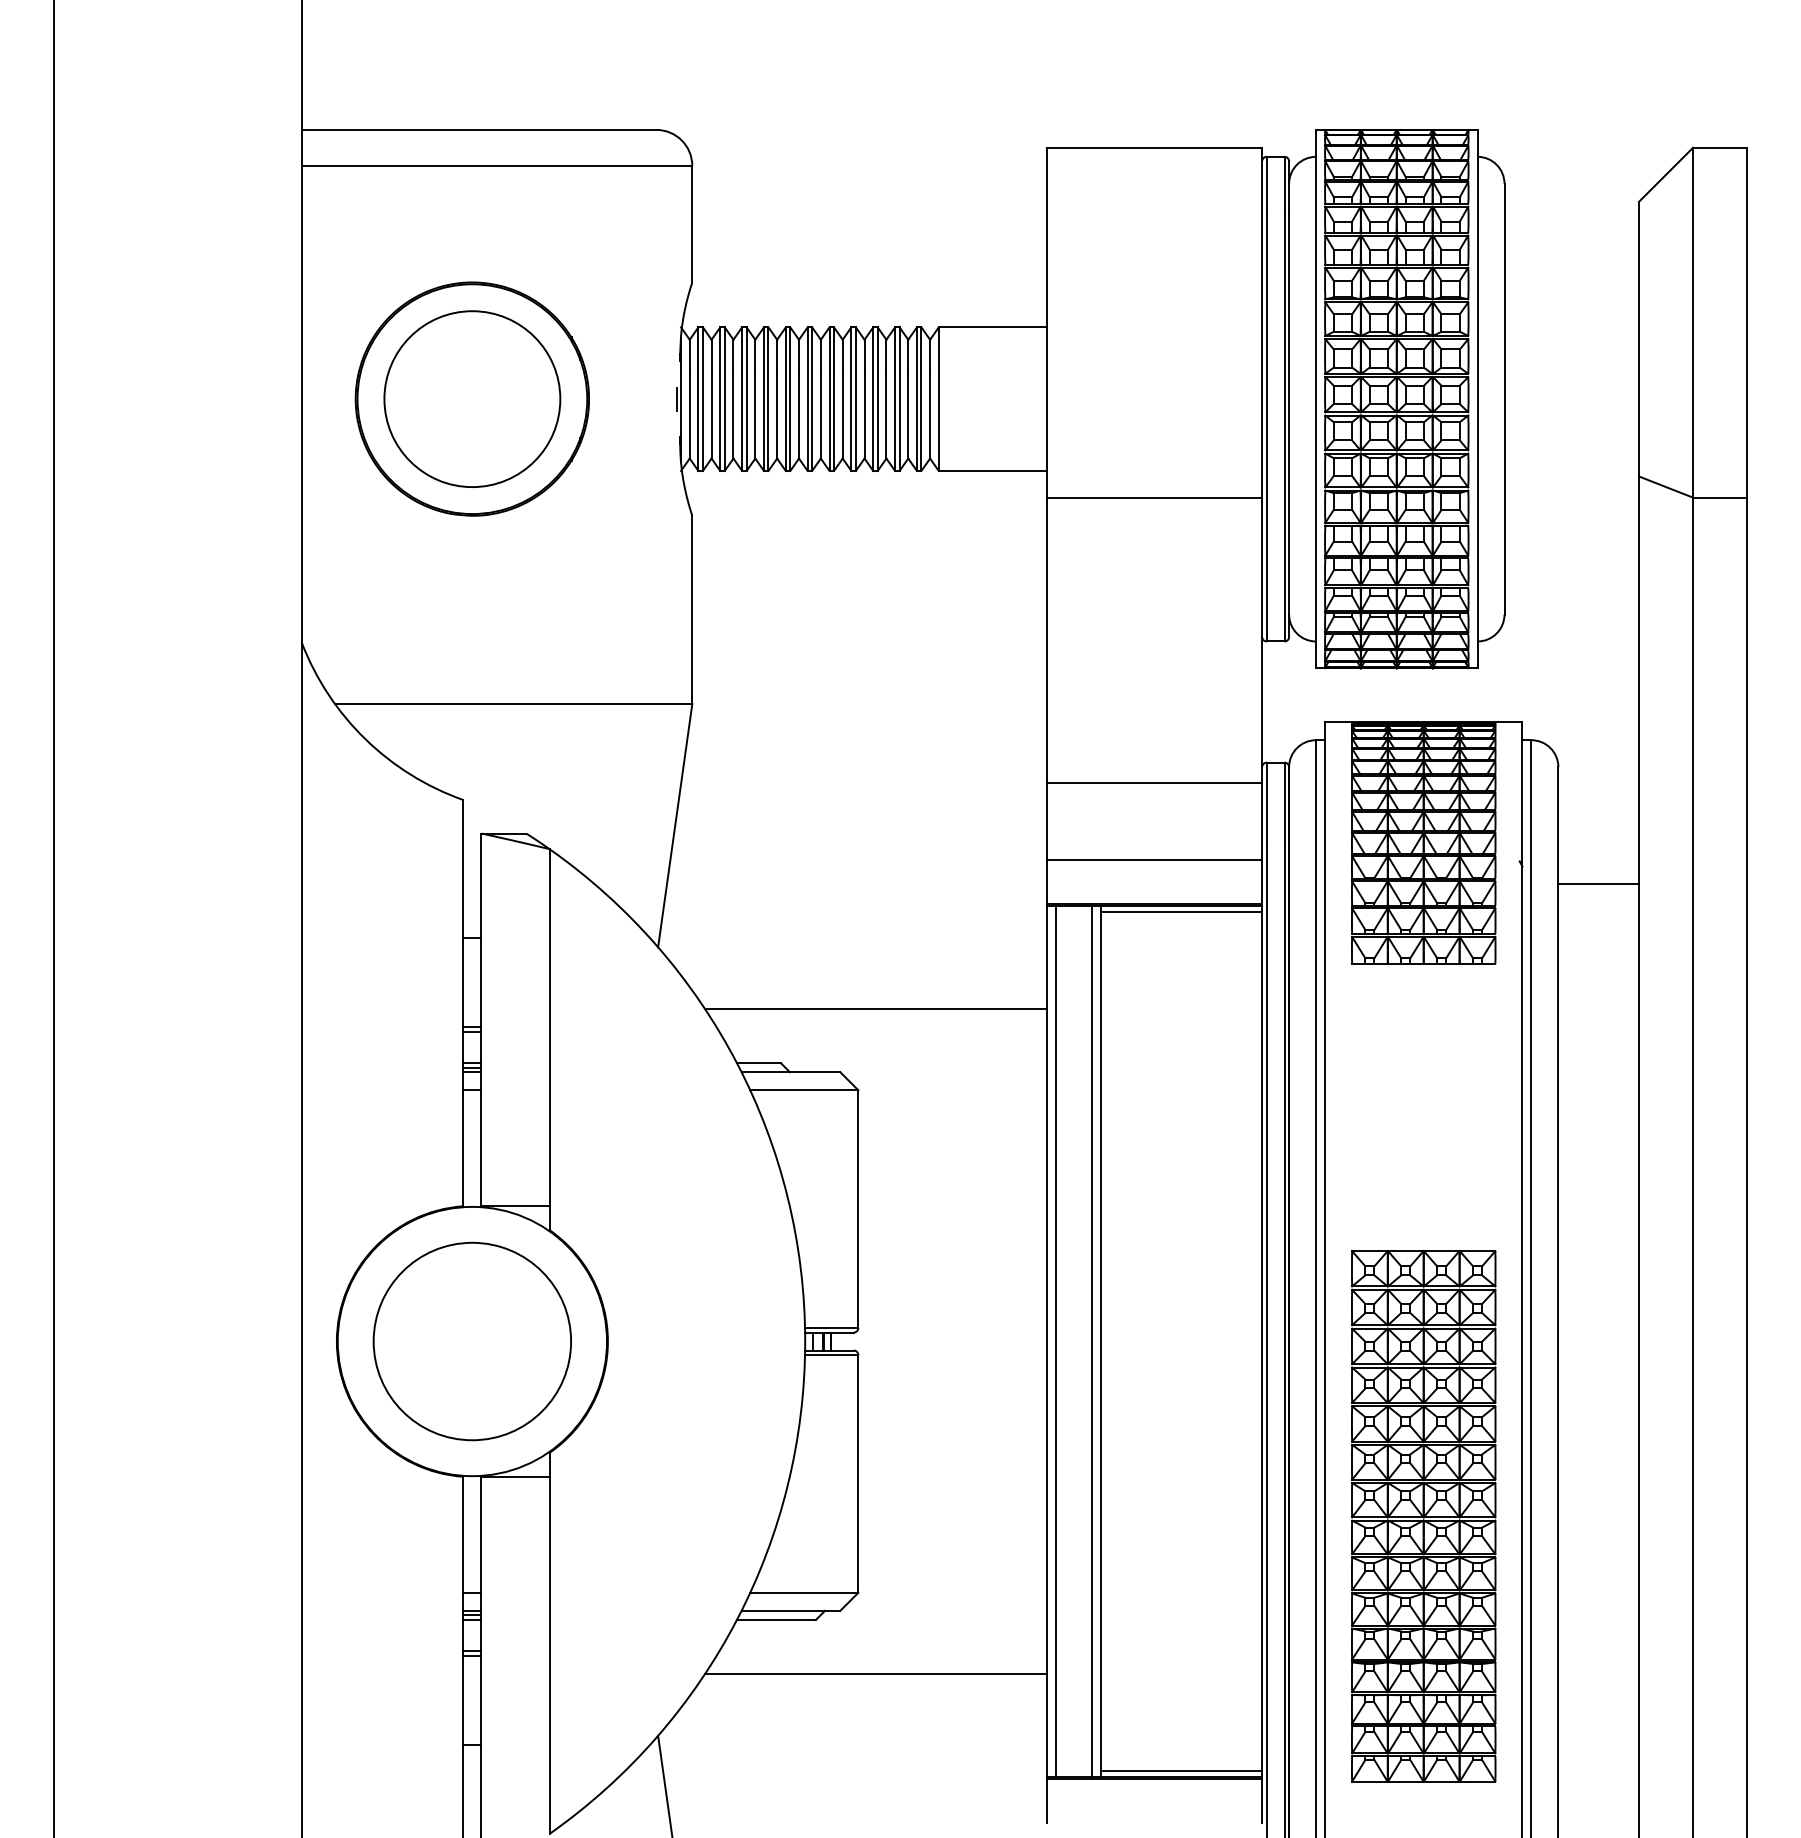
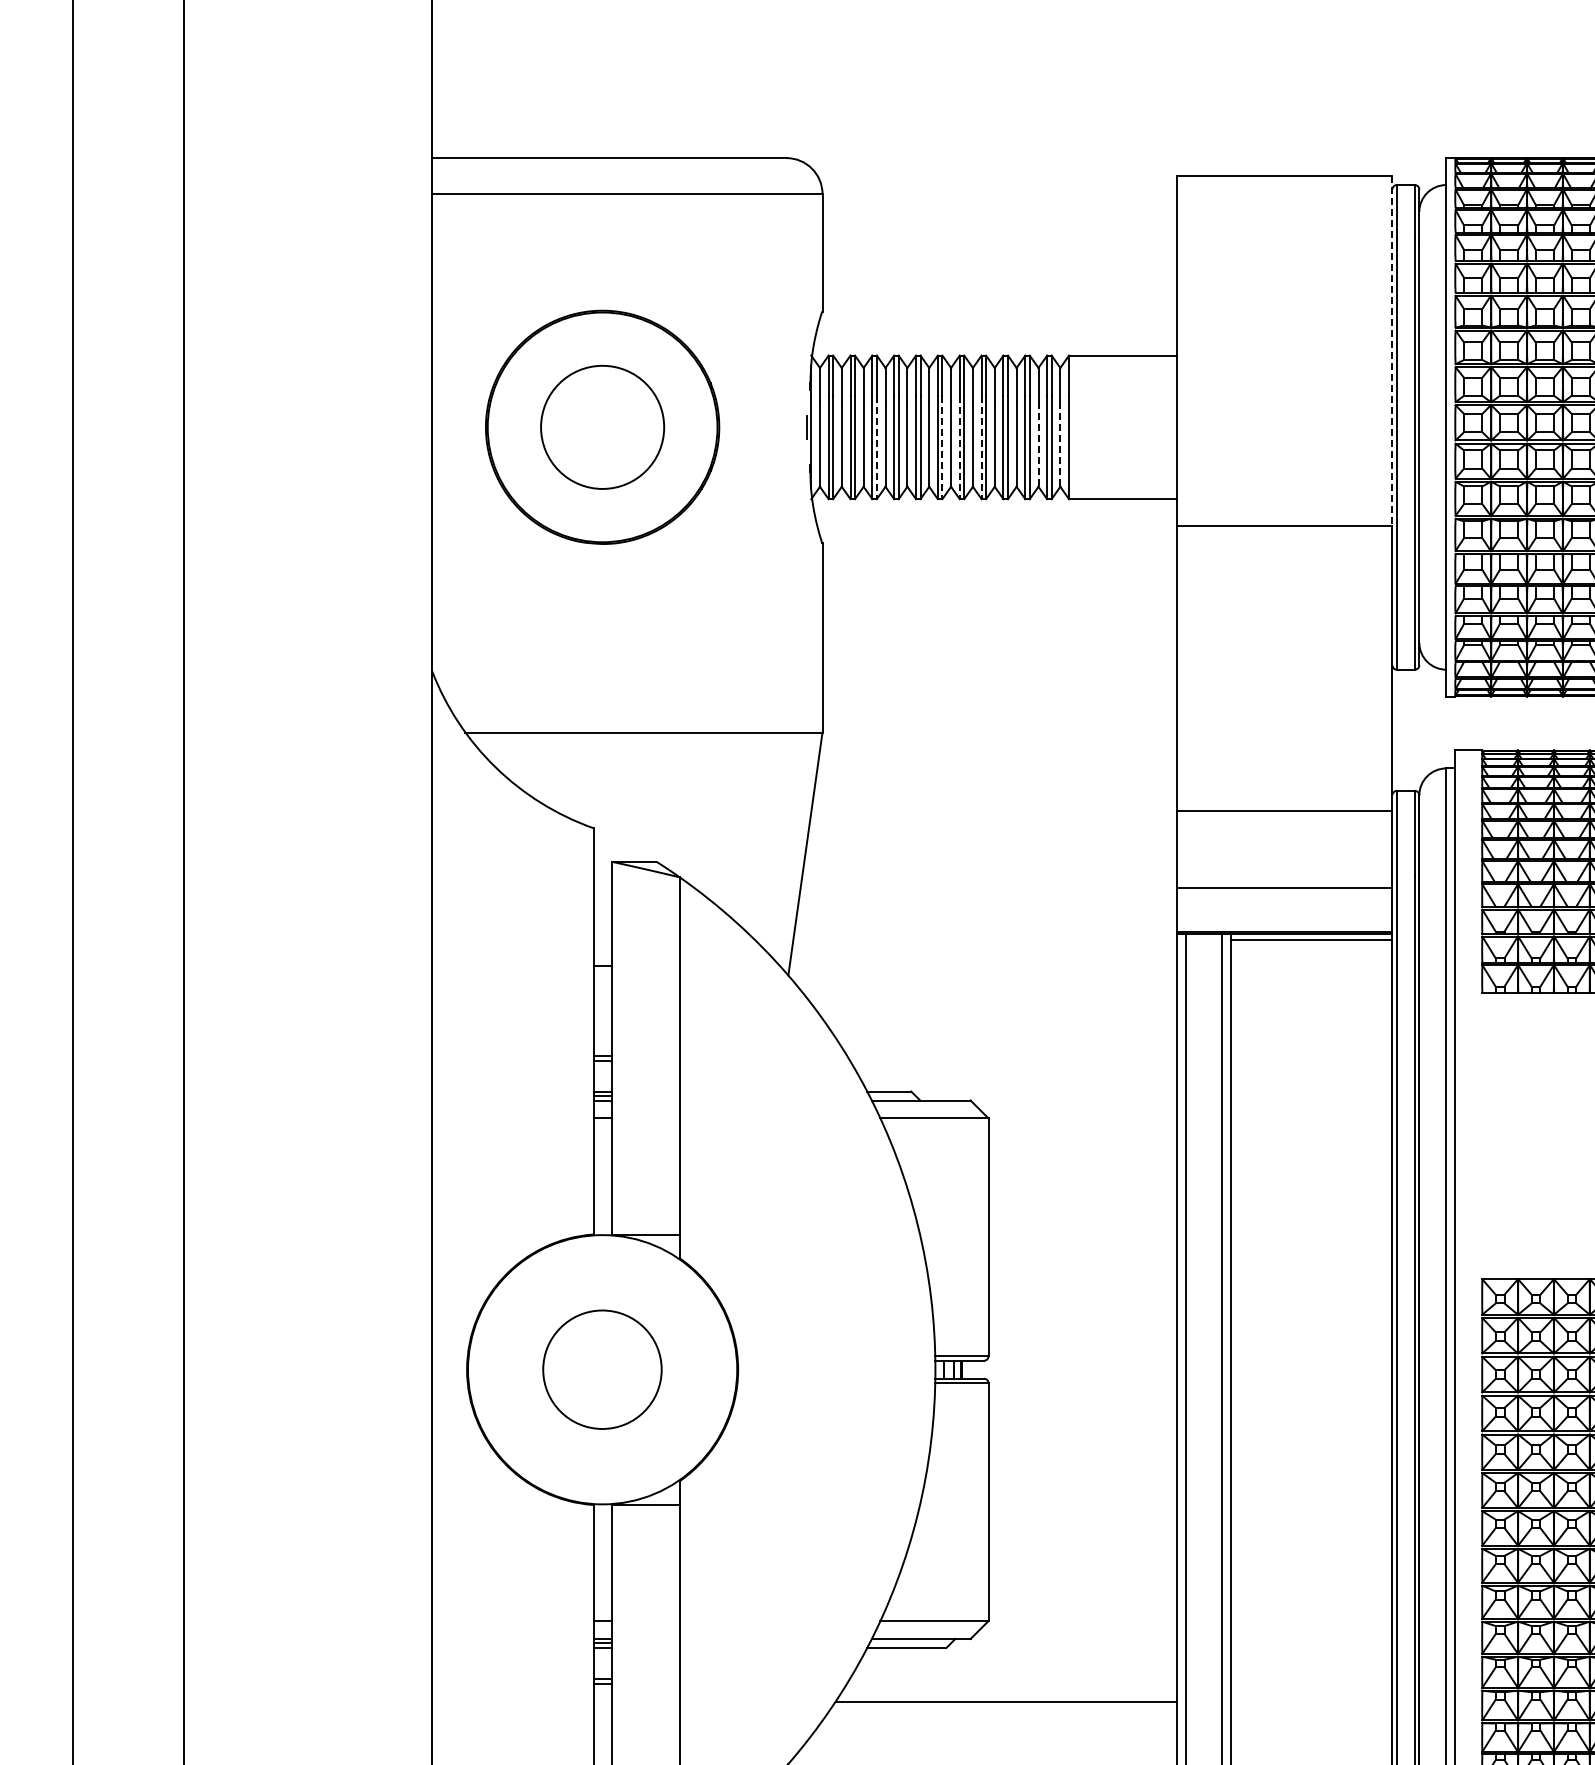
line: (1262, 322) -> (1392, 350), solid -> dashed
circle: (472, 399) -> (602, 427), size x0.7
line: (908, 416) -> (1038, 444), solid -> dashed
line: (930, 416) -> (1060, 444), solid -> dashed
line: (746, 420) -> (876, 448), solid -> dashed
line: (812, 420) -> (942, 448), solid -> dashed
line: (829, 420) -> (959, 448), solid -> dashed
line: (851, 420) -> (981, 448), solid -> dashed
line: (875, 1009) -> (1005, 1037), removed
circle: (471, 1341) -> (601, 1369), size x0.6

